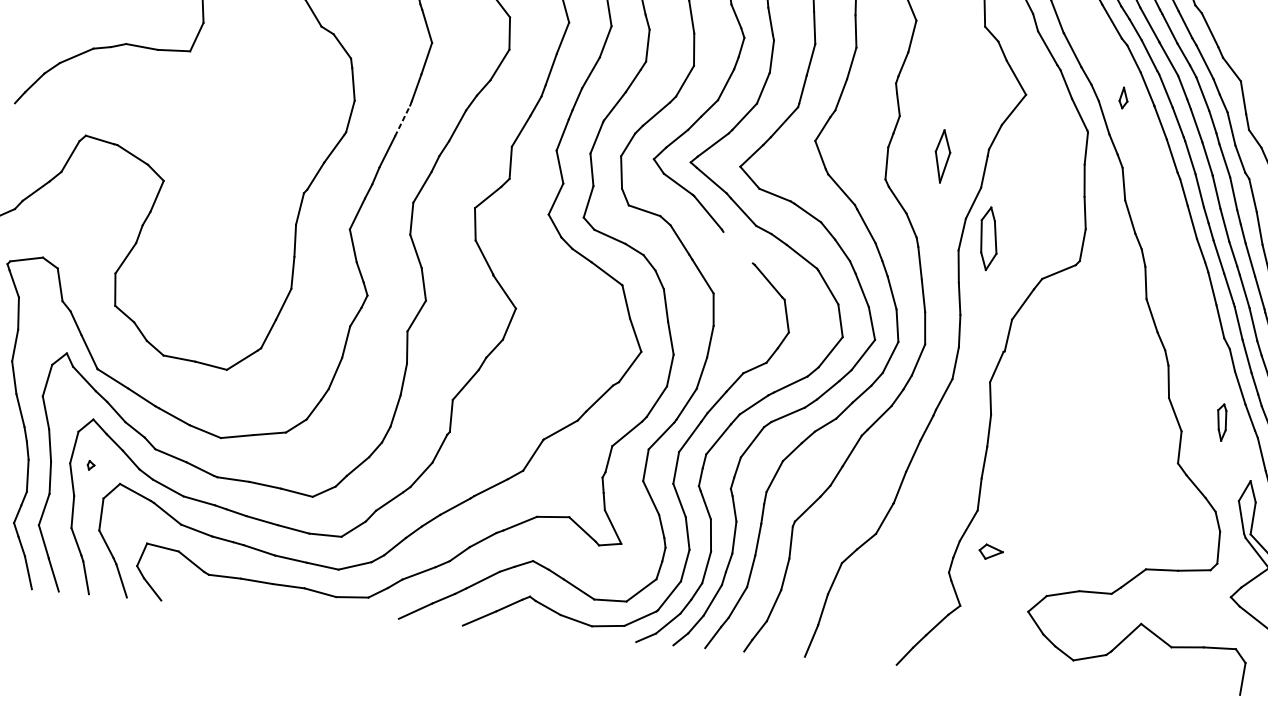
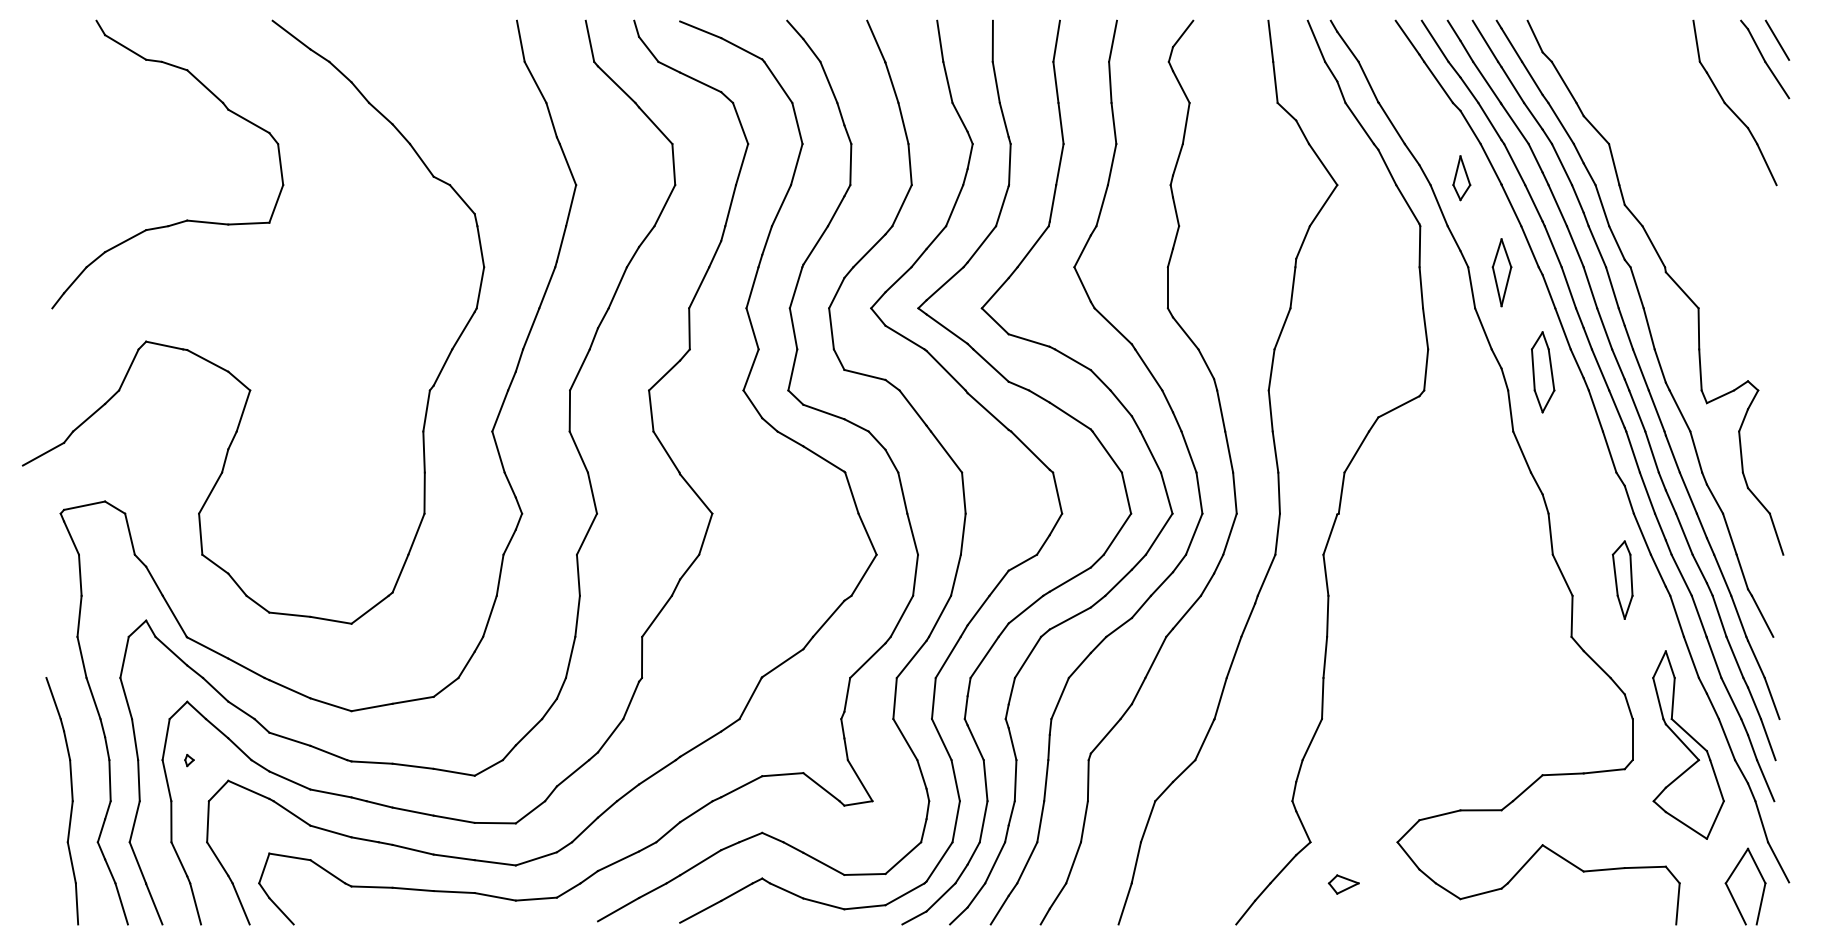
part: (1123, 98) -> (1461, 178), size x1.67
line: (402, 120) -> (547, 287), dashed -> solid
part: (942, 156) -> (1501, 272), moved
part: (988, 238) -> (1542, 372), moved
line: (737, 247) -> (987, 411), added
part: (1221, 422) -> (1622, 579), size x1.67
part: (990, 552) -> (1343, 884), moved

